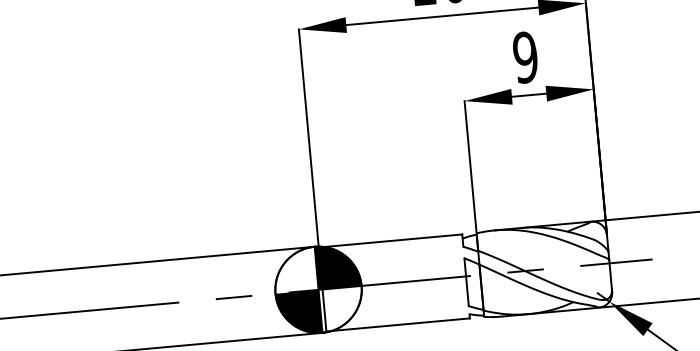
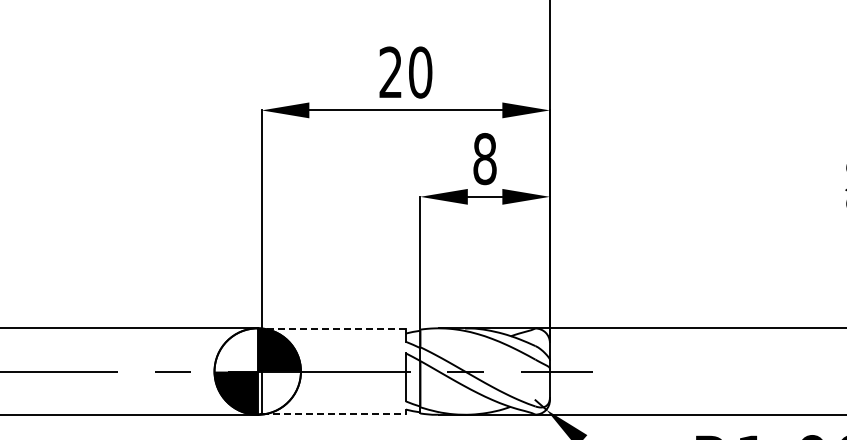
text: (525, 58) -> (484, 159), 9 -> 8
line: (390, 241) -> (333, 329), solid -> dashed
line: (398, 324) -> (334, 413), solid -> dashed

